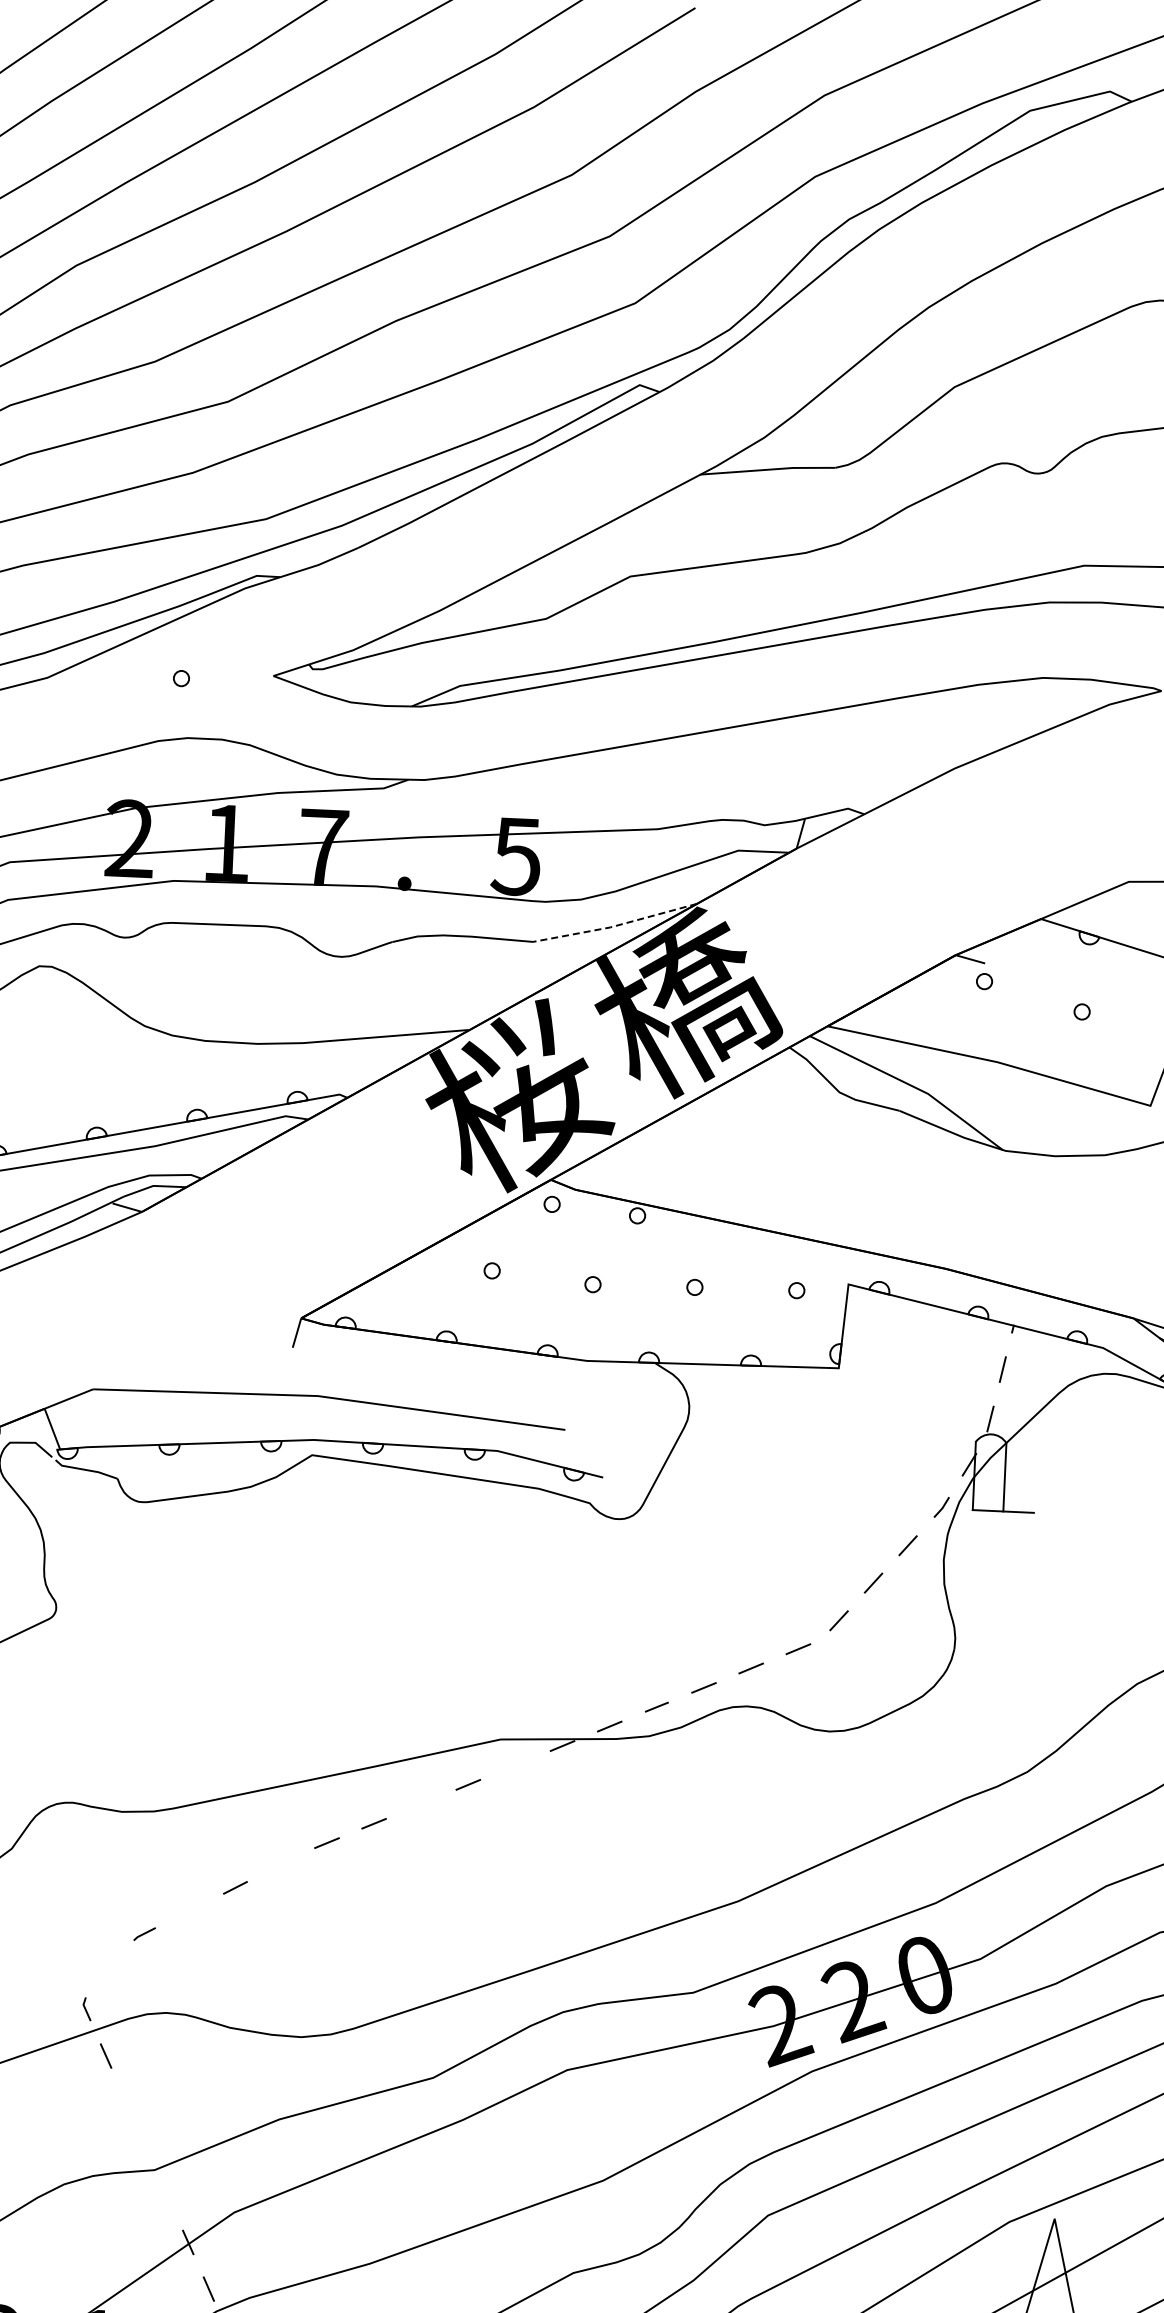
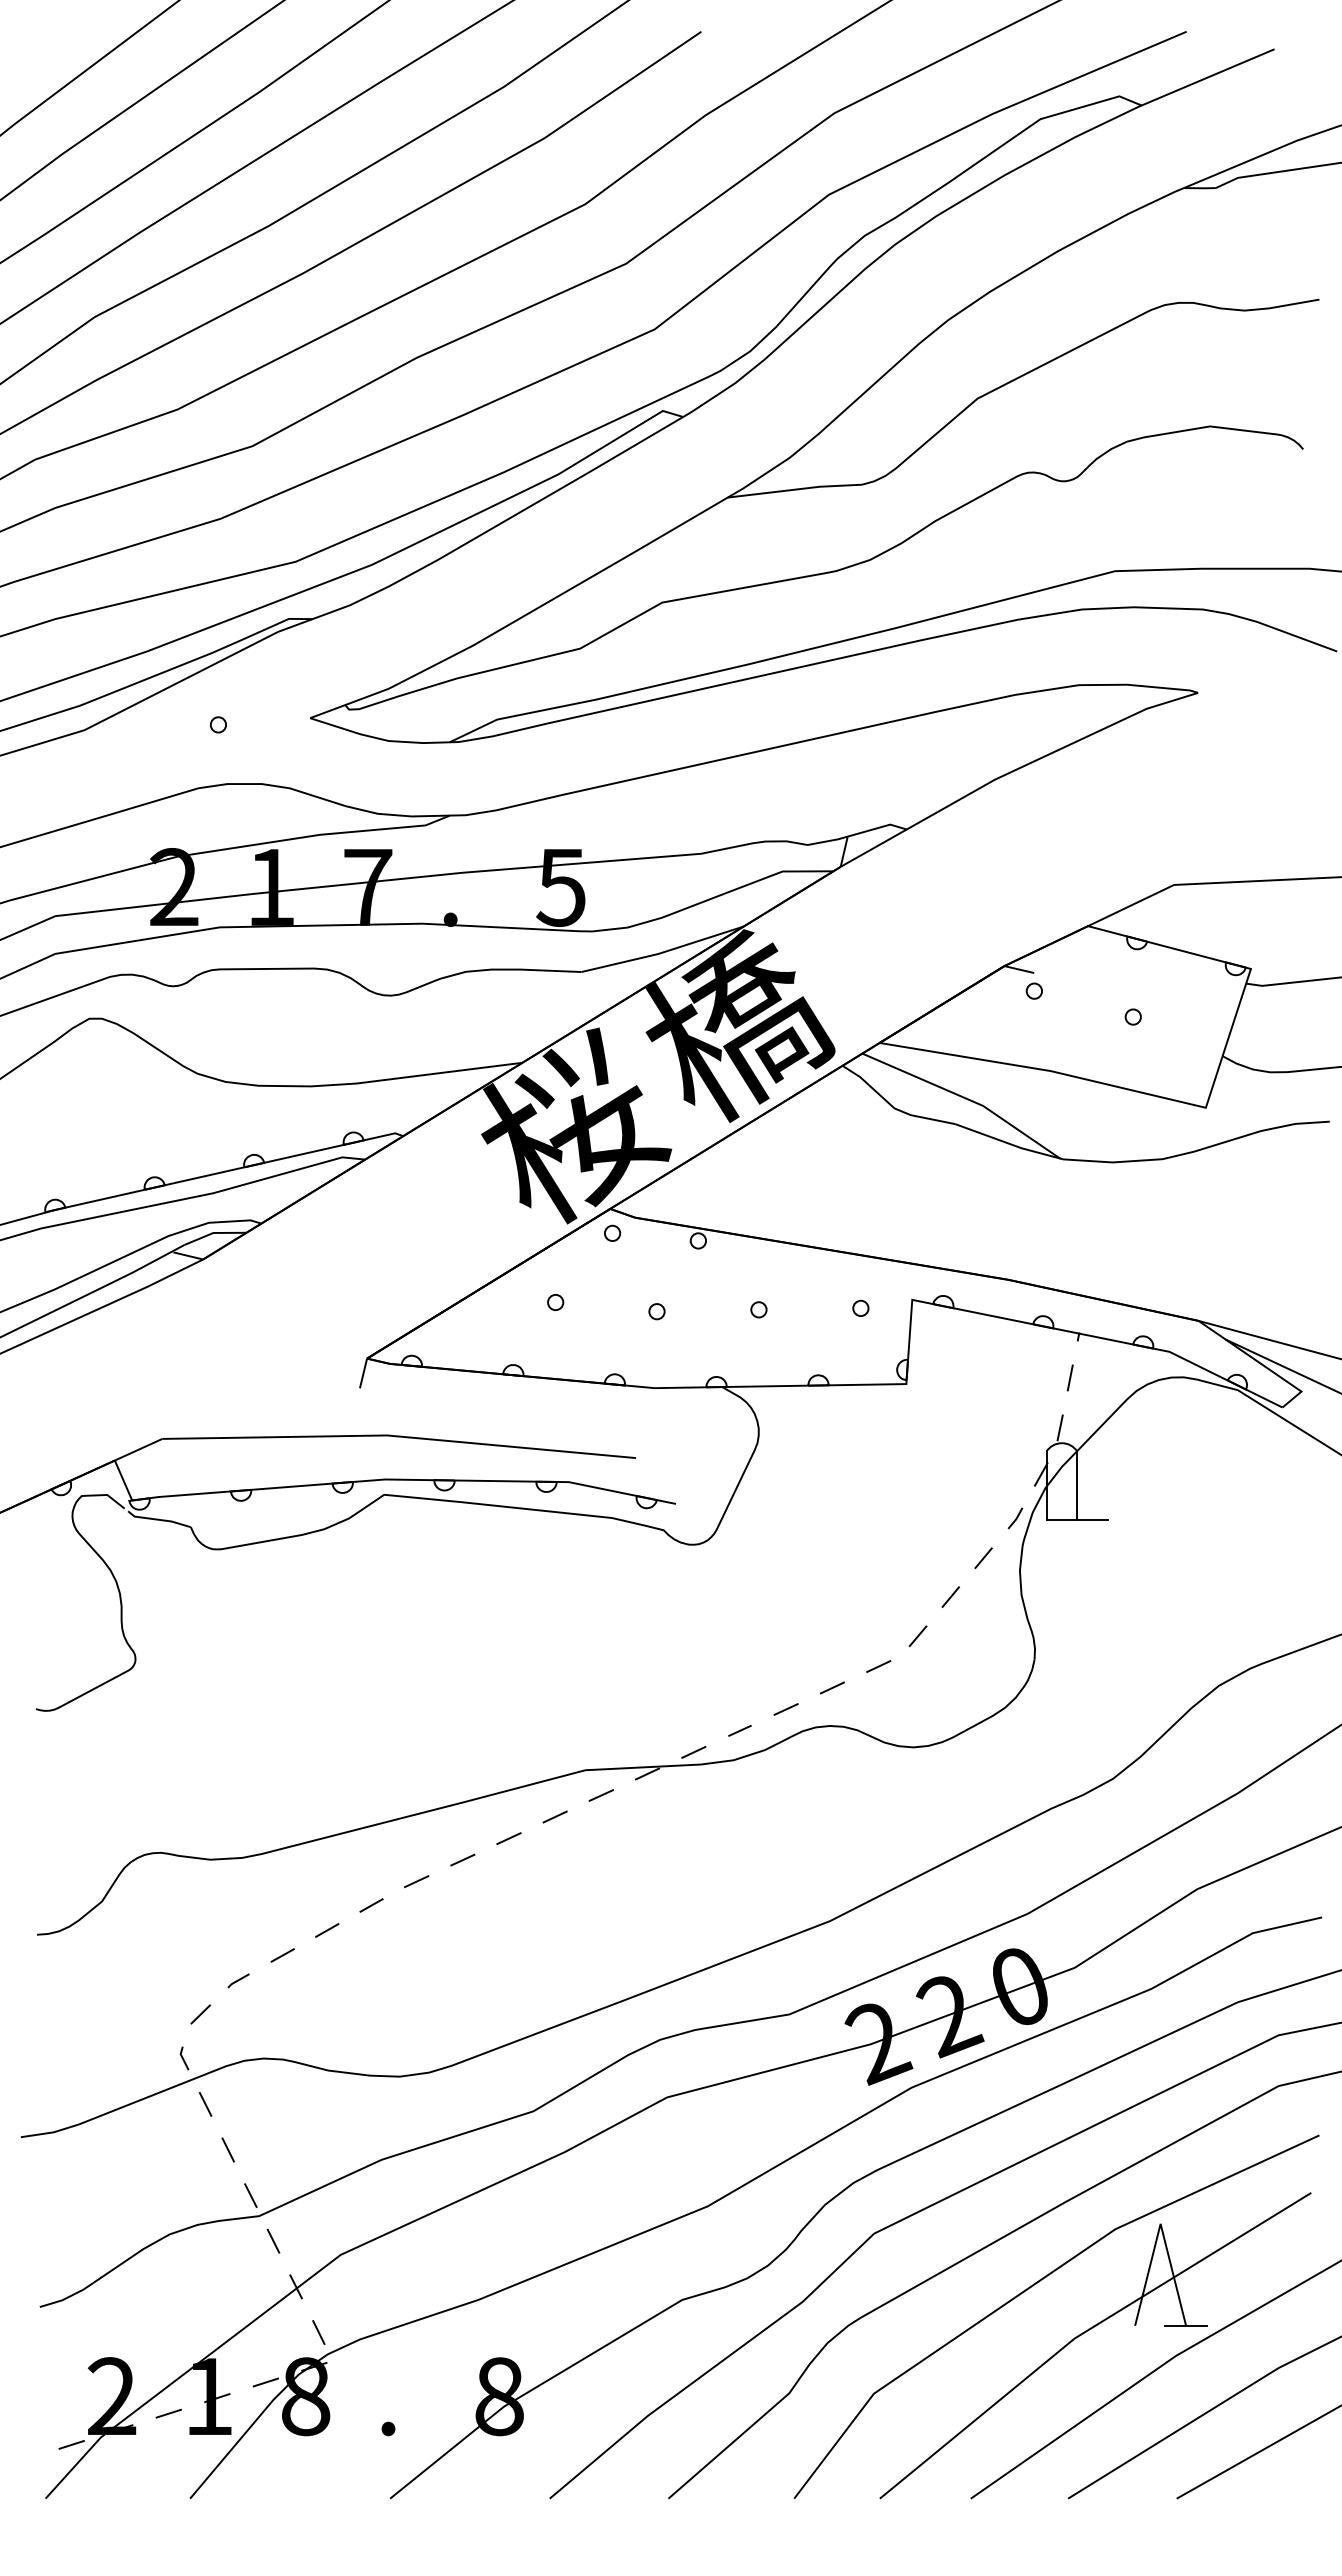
line: (614, 926) -> (662, 952), dashed -> solid
line: (514, 1765) -> (600, 1795), added
line: (420, 1804) -> (508, 1838), added
line: (280, 1864) -> (371, 1905), added
line: (189, 1910) -> (282, 1955), added
line: (105, 1966) -> (200, 2014), added
line: (125, 2102) -> (227, 2149), added
line: (146, 2149) -> (250, 2195), added
line: (167, 2195) -> (273, 2240), added

